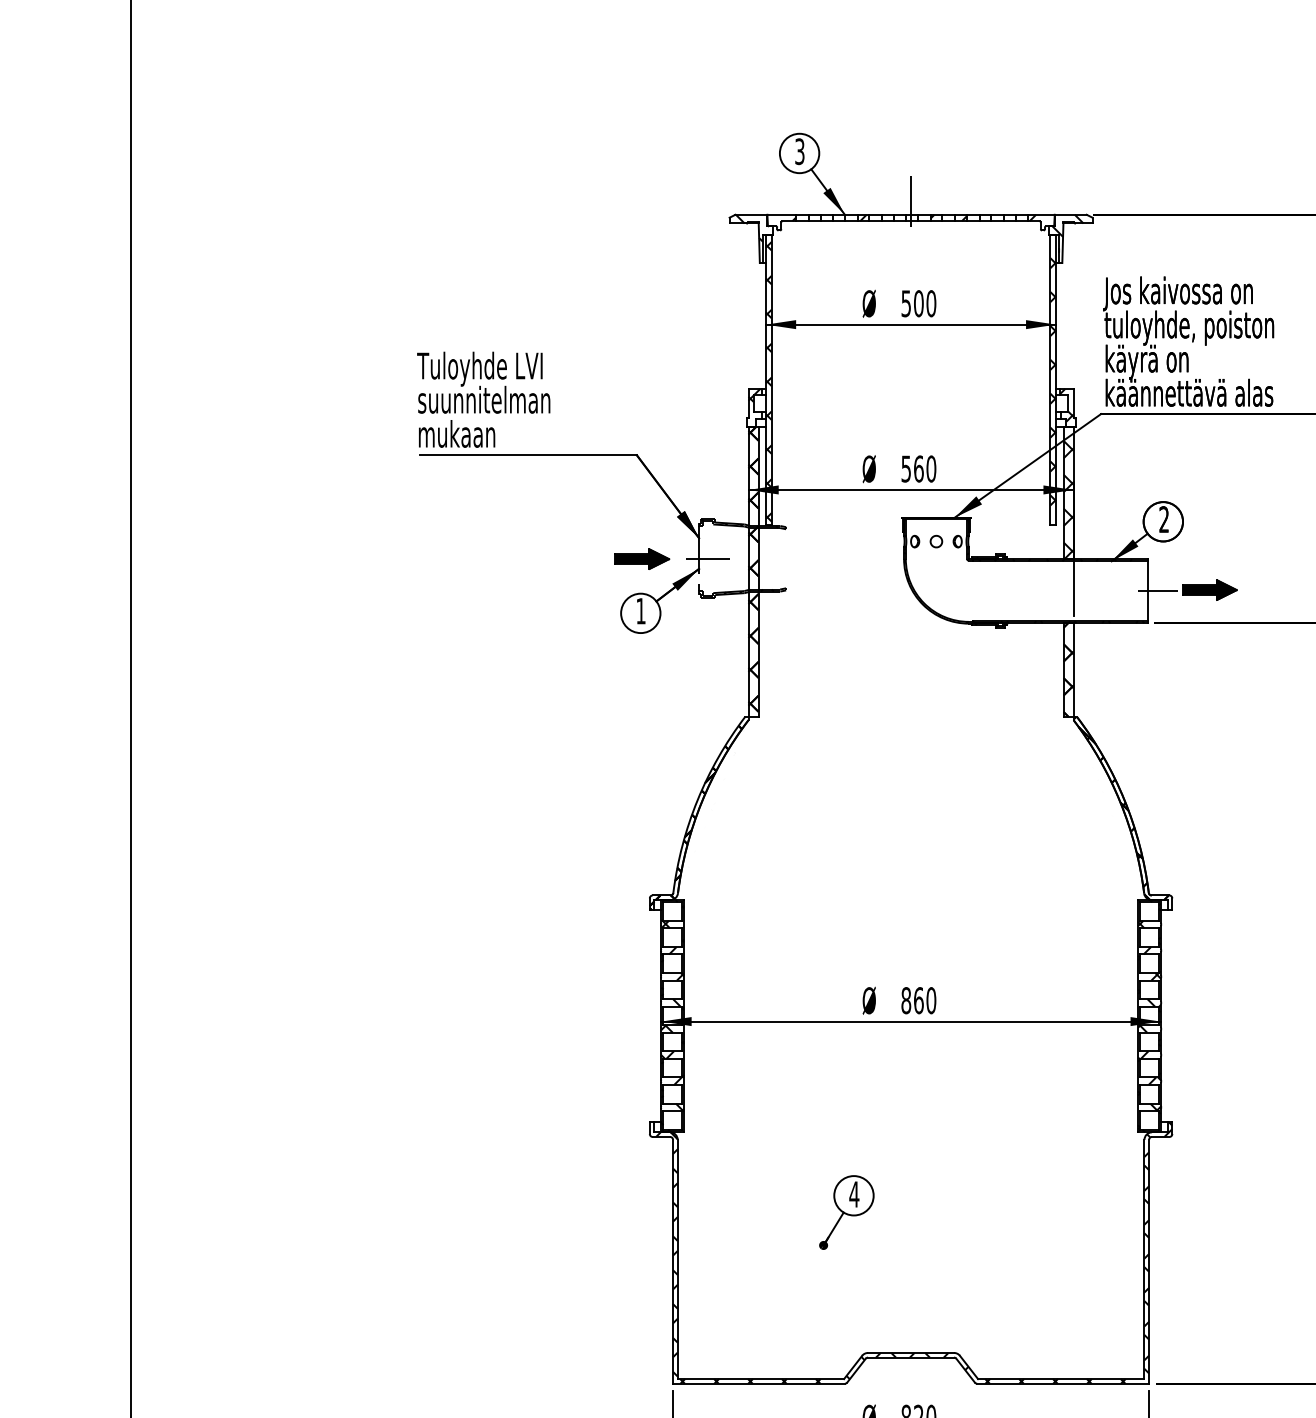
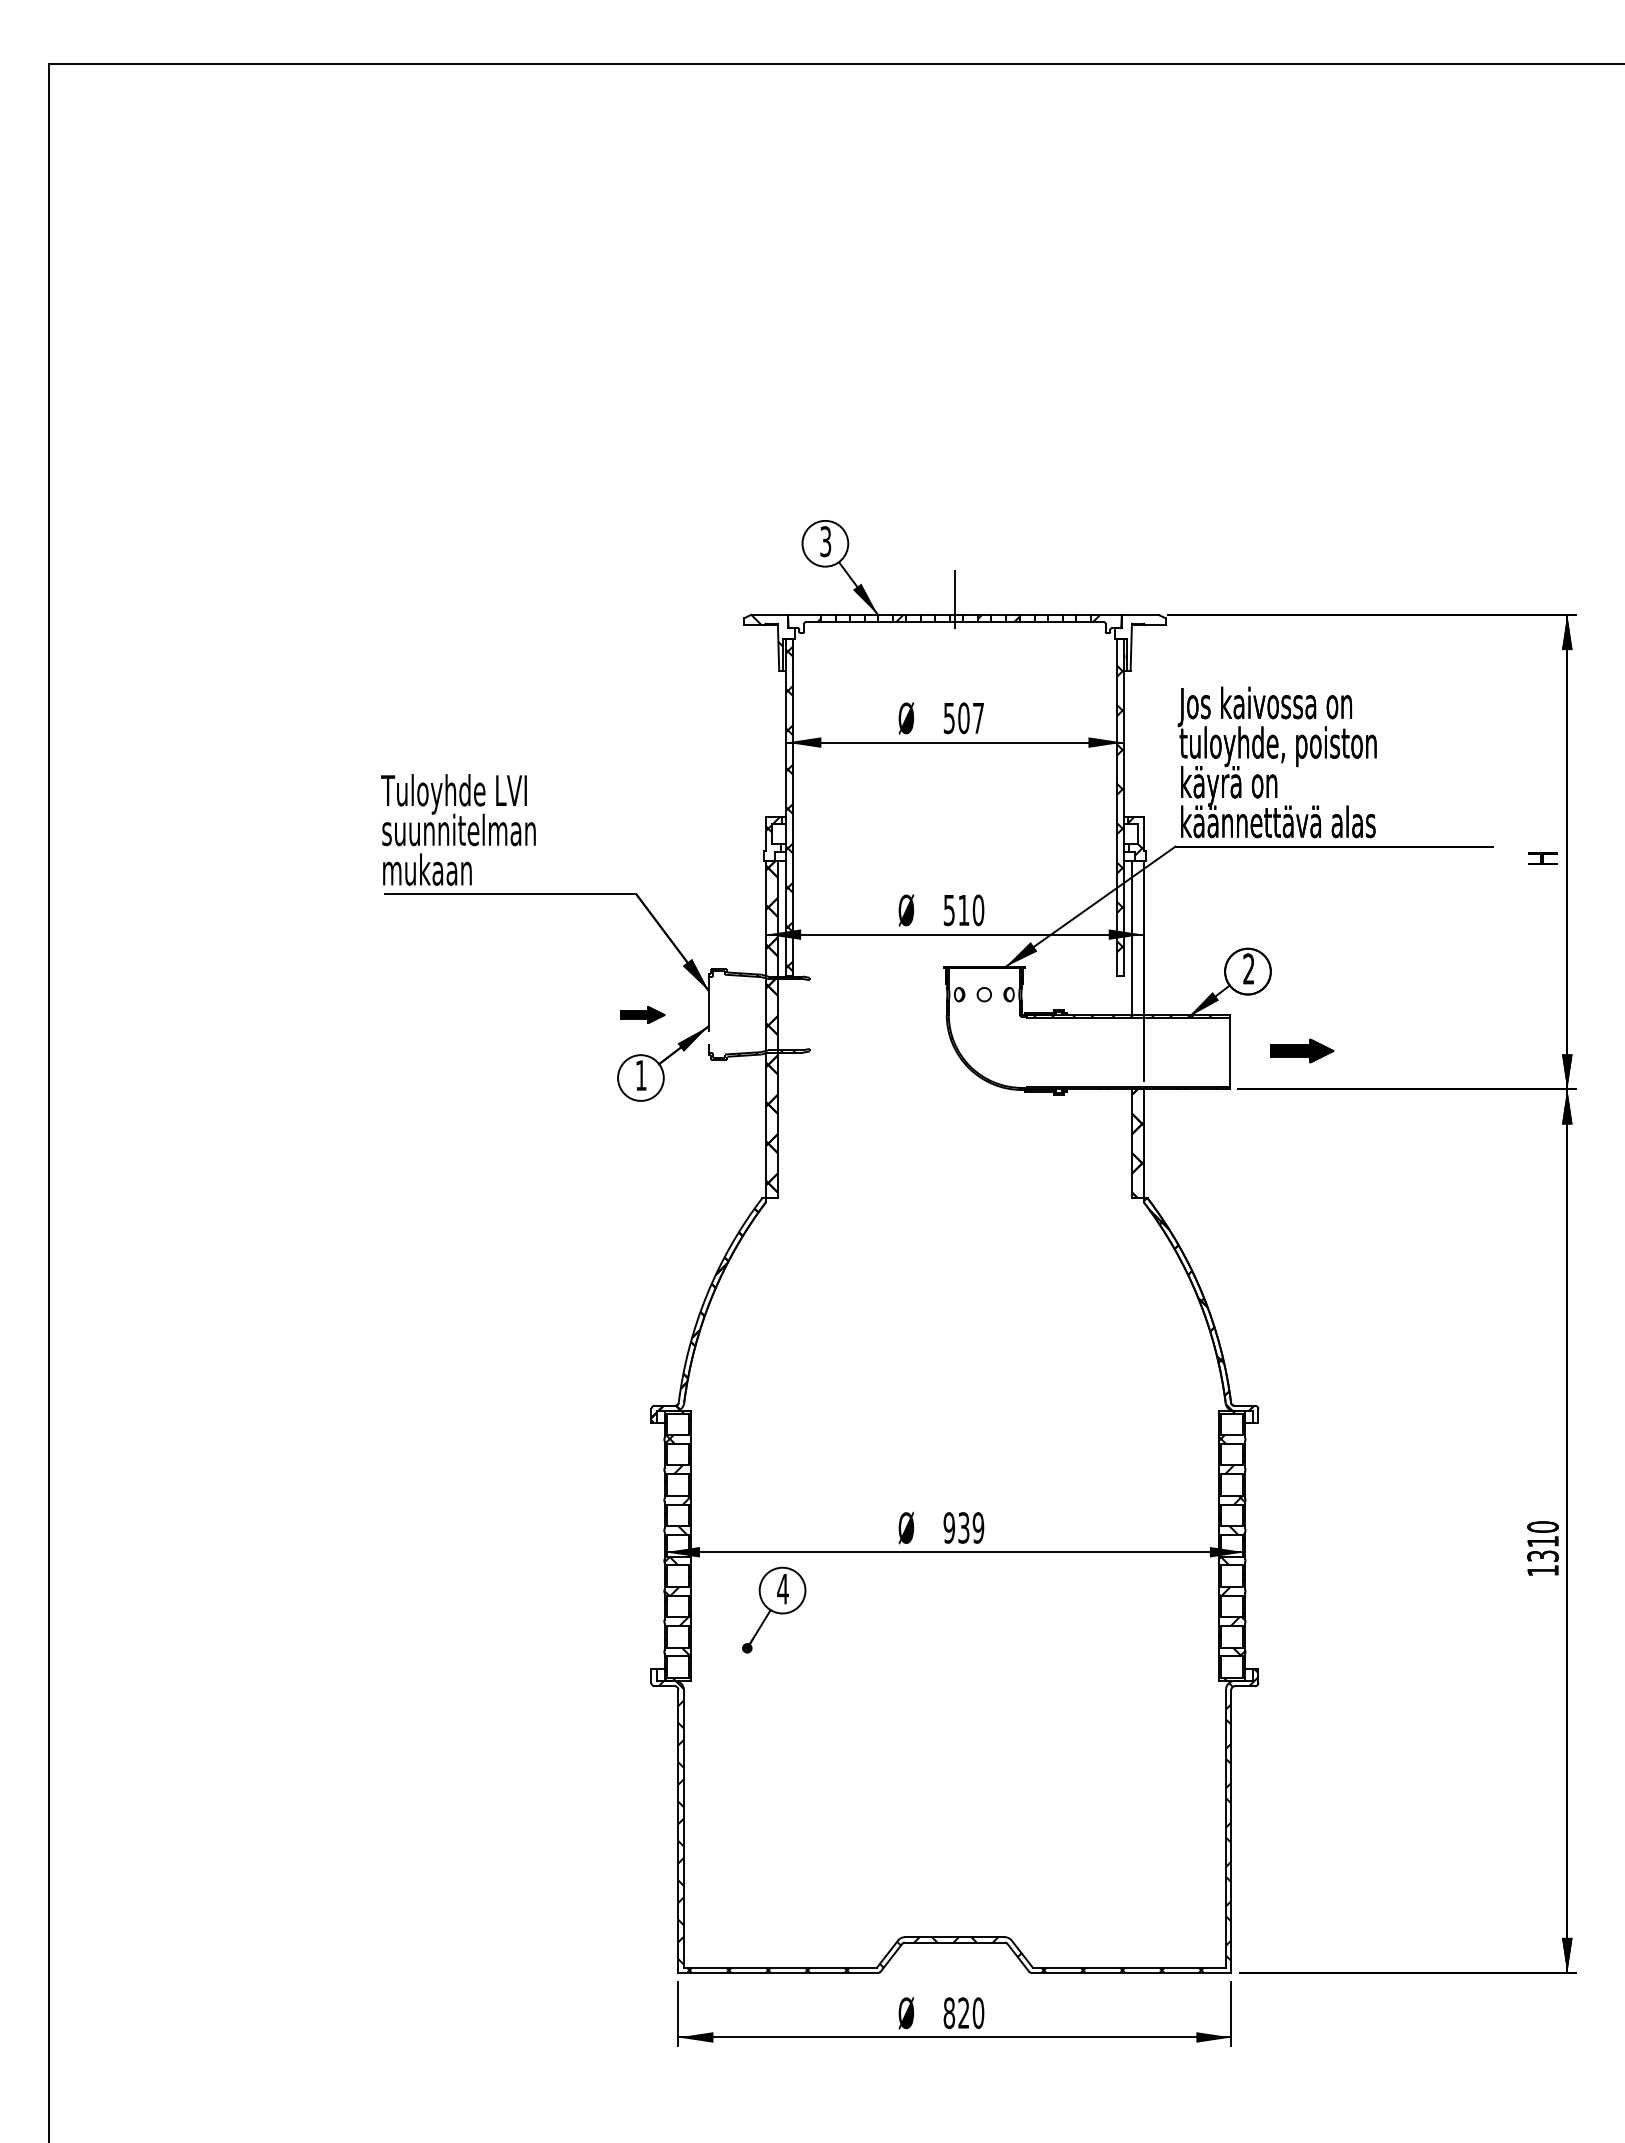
hatch: (1068, 225) -> (1137, 627), removed
text: (931, 303) -> (978, 718), 500 -> 507
text: (918, 469) -> (963, 910), 560 -> 510
hatch: (1068, 500) -> (1137, 946), removed
part: (642, 558) -> (642, 1014), size x0.7
line: (708, 558) -> (719, 1014), removed
line: (1157, 591) -> (1241, 1052), removed
text: (918, 1000) -> (963, 1527), 860 -> 939
part: (847, 1212) -> (774, 1609), moved

